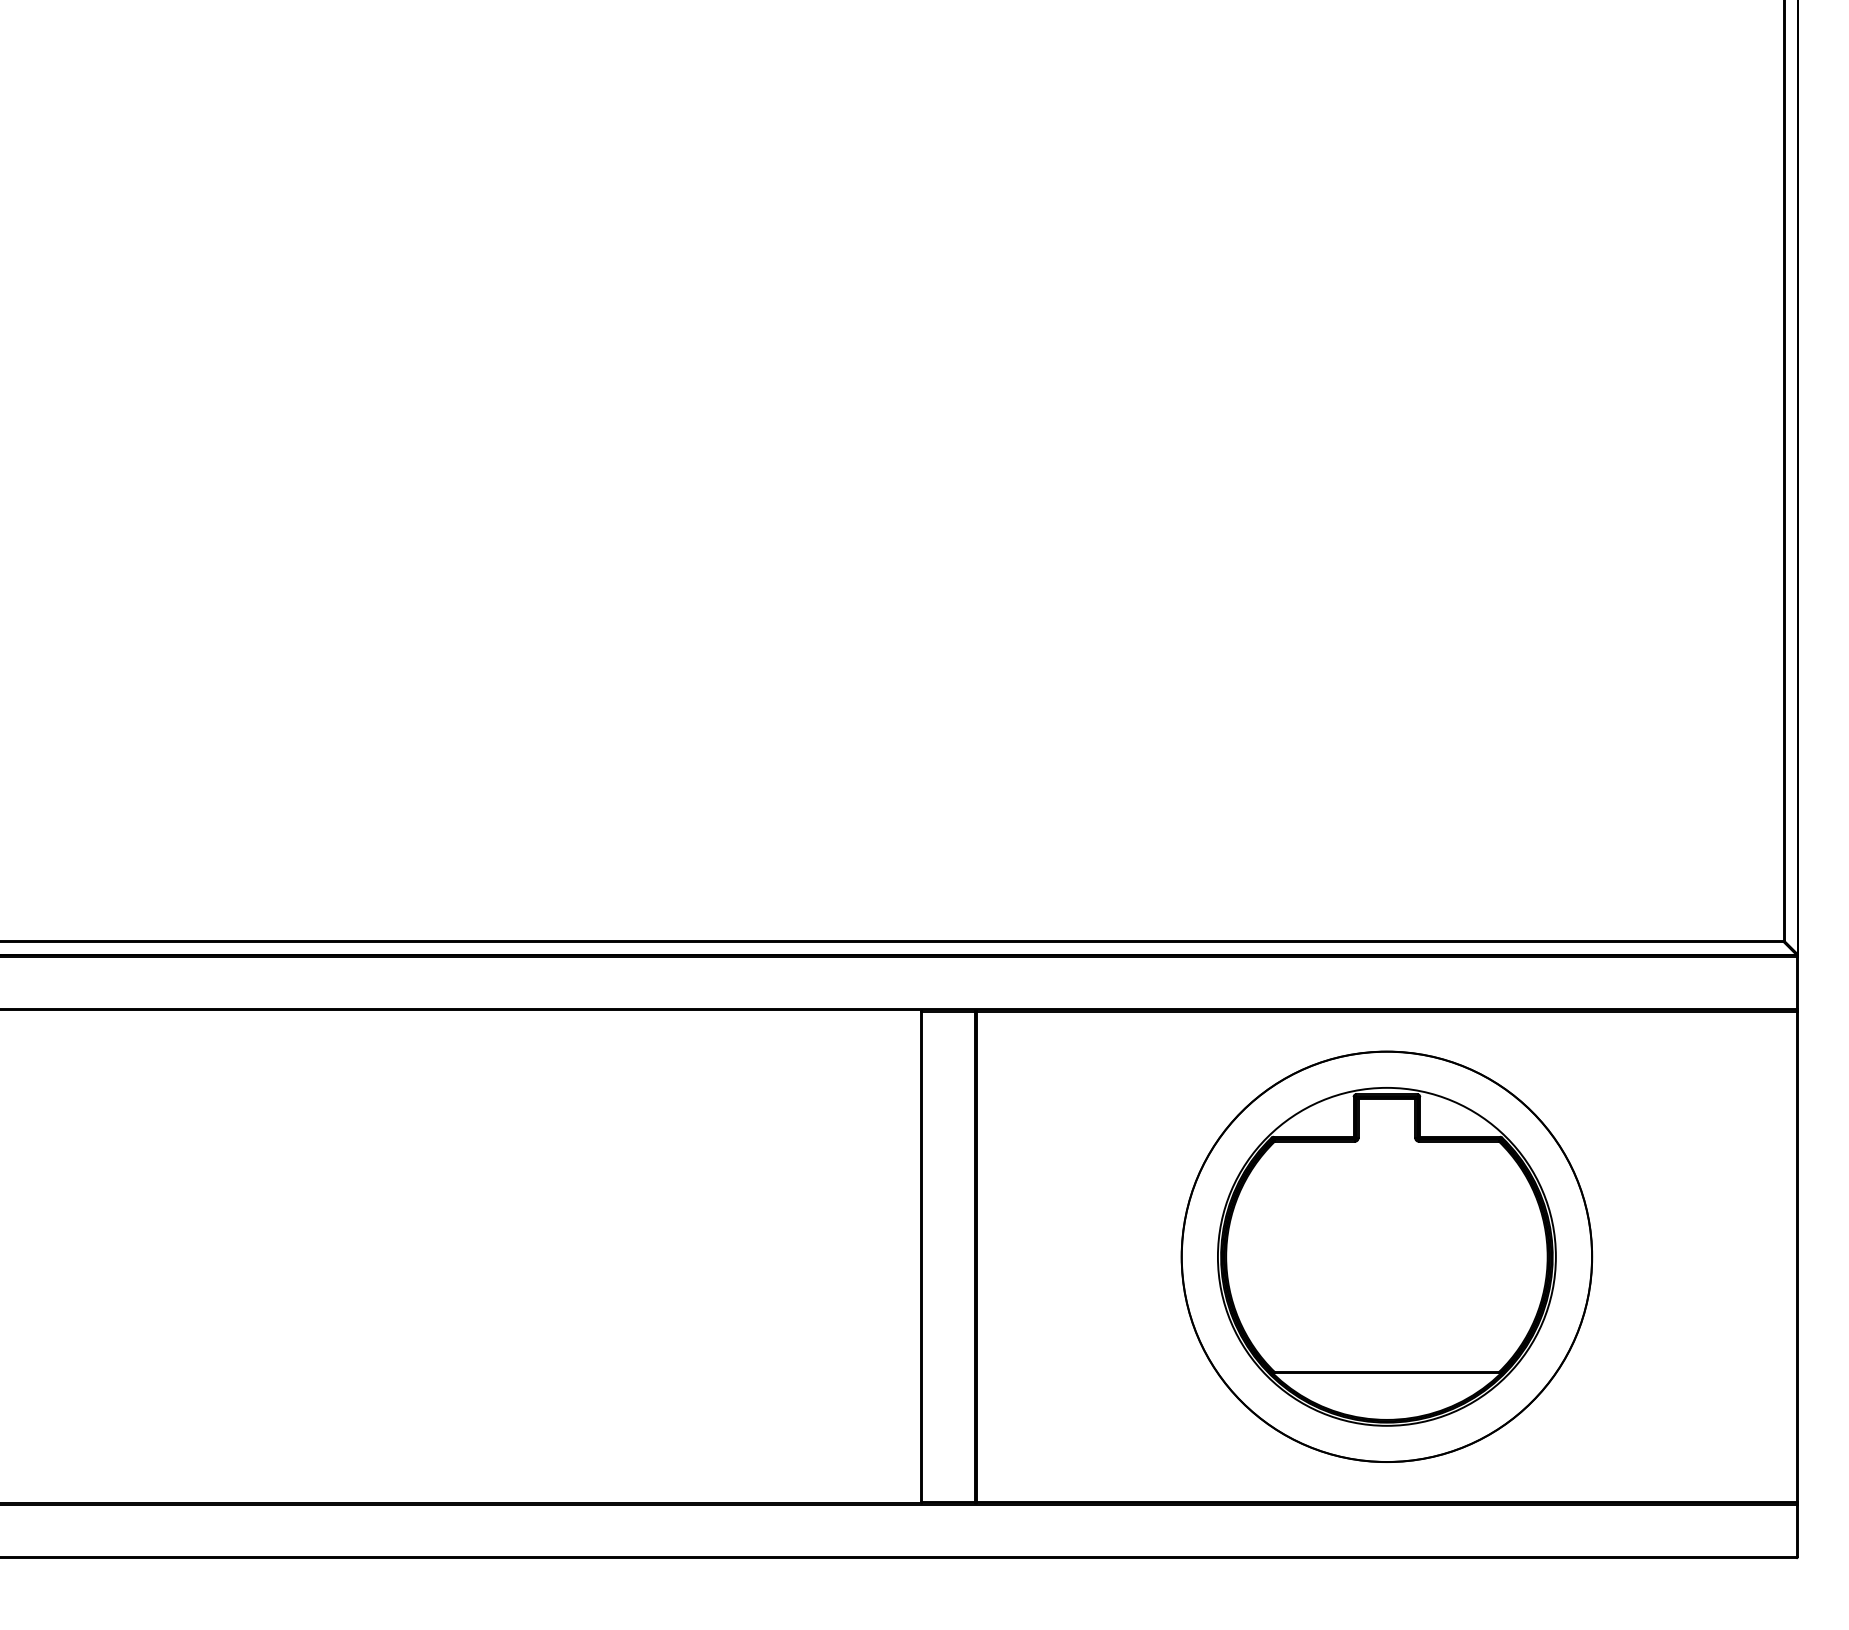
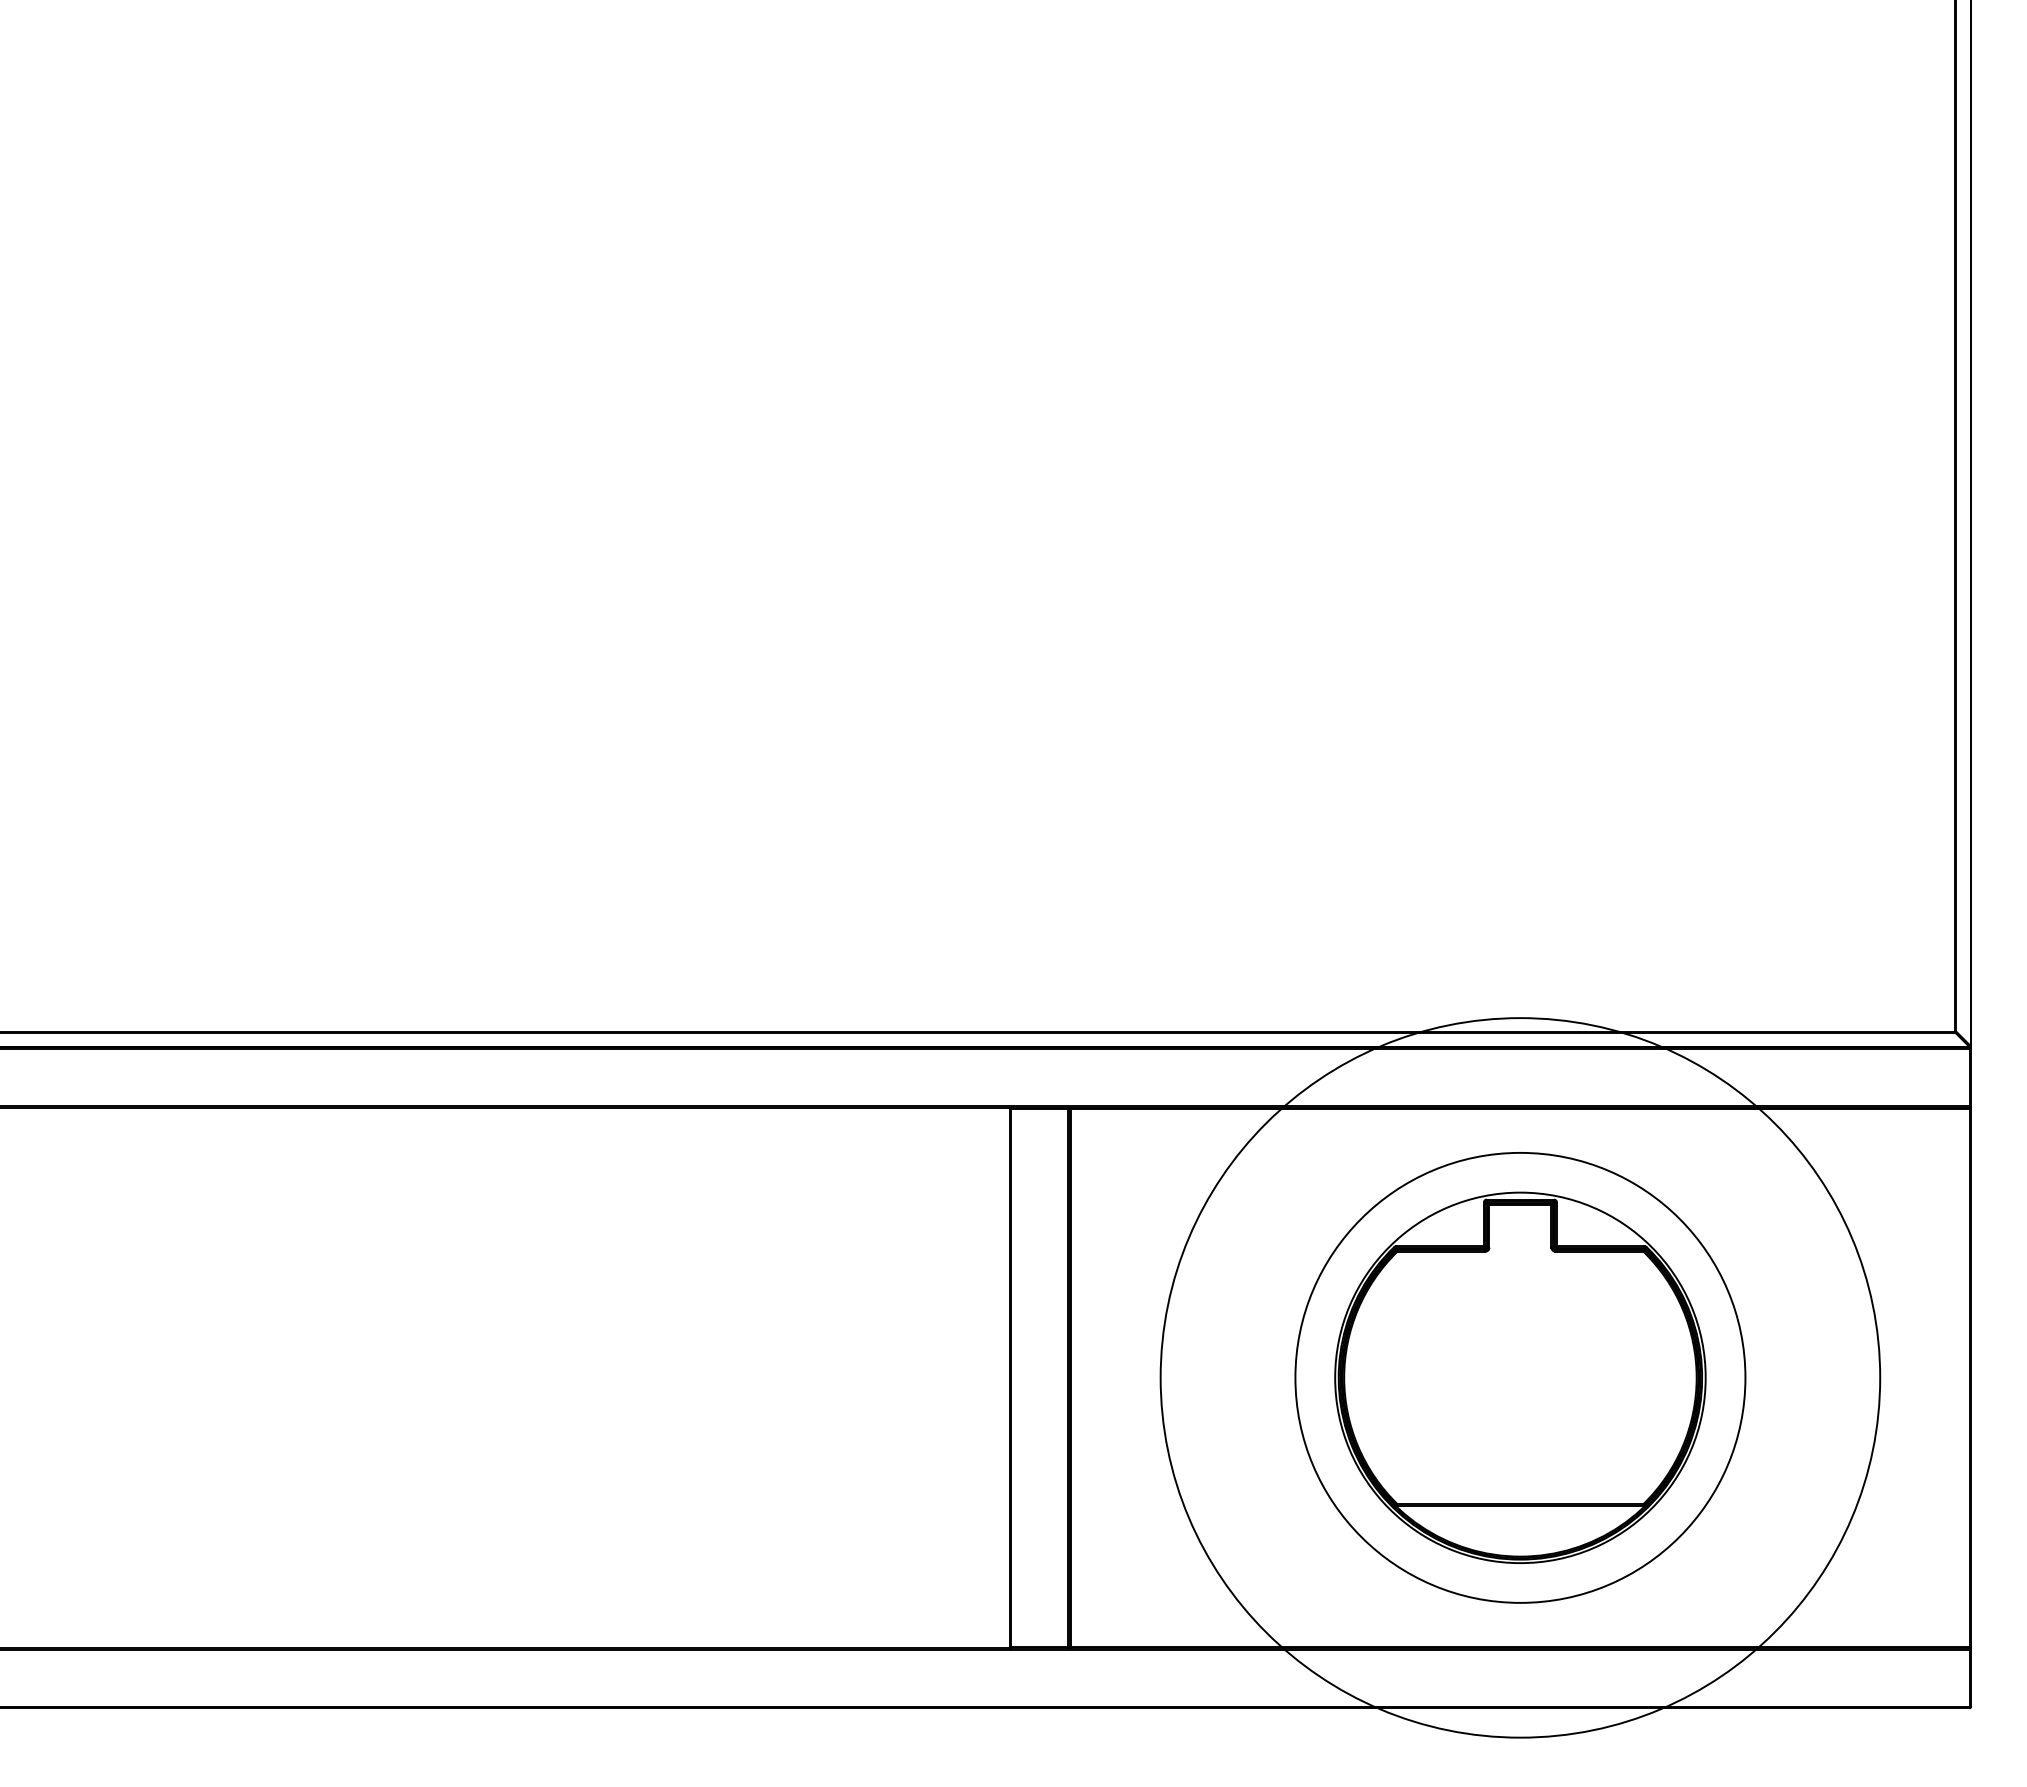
circle: (1386, 1256) -> (1520, 1377), size x1.6

